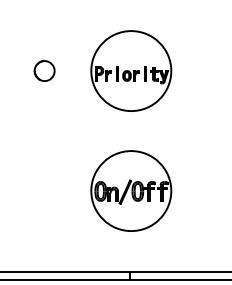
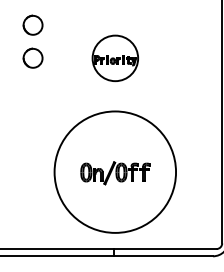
part: (44, 35) -> (32, 24), added
part: (131, 71) -> (115, 58), size x0.6
circle: (131, 191) -> (115, 172), size x1.6

